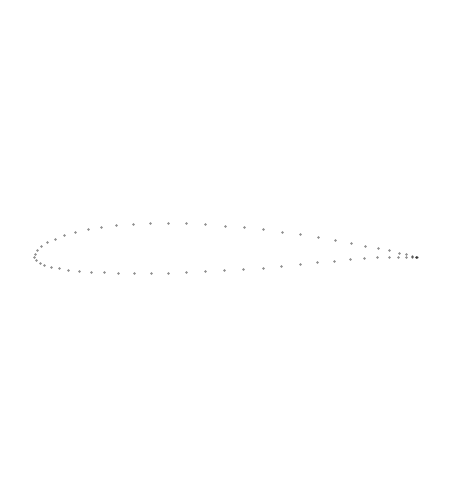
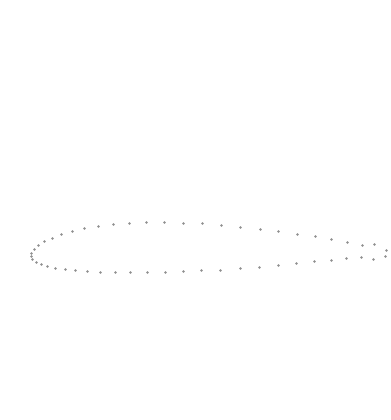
part: (377, 252) -> (373, 251), size x1.6

